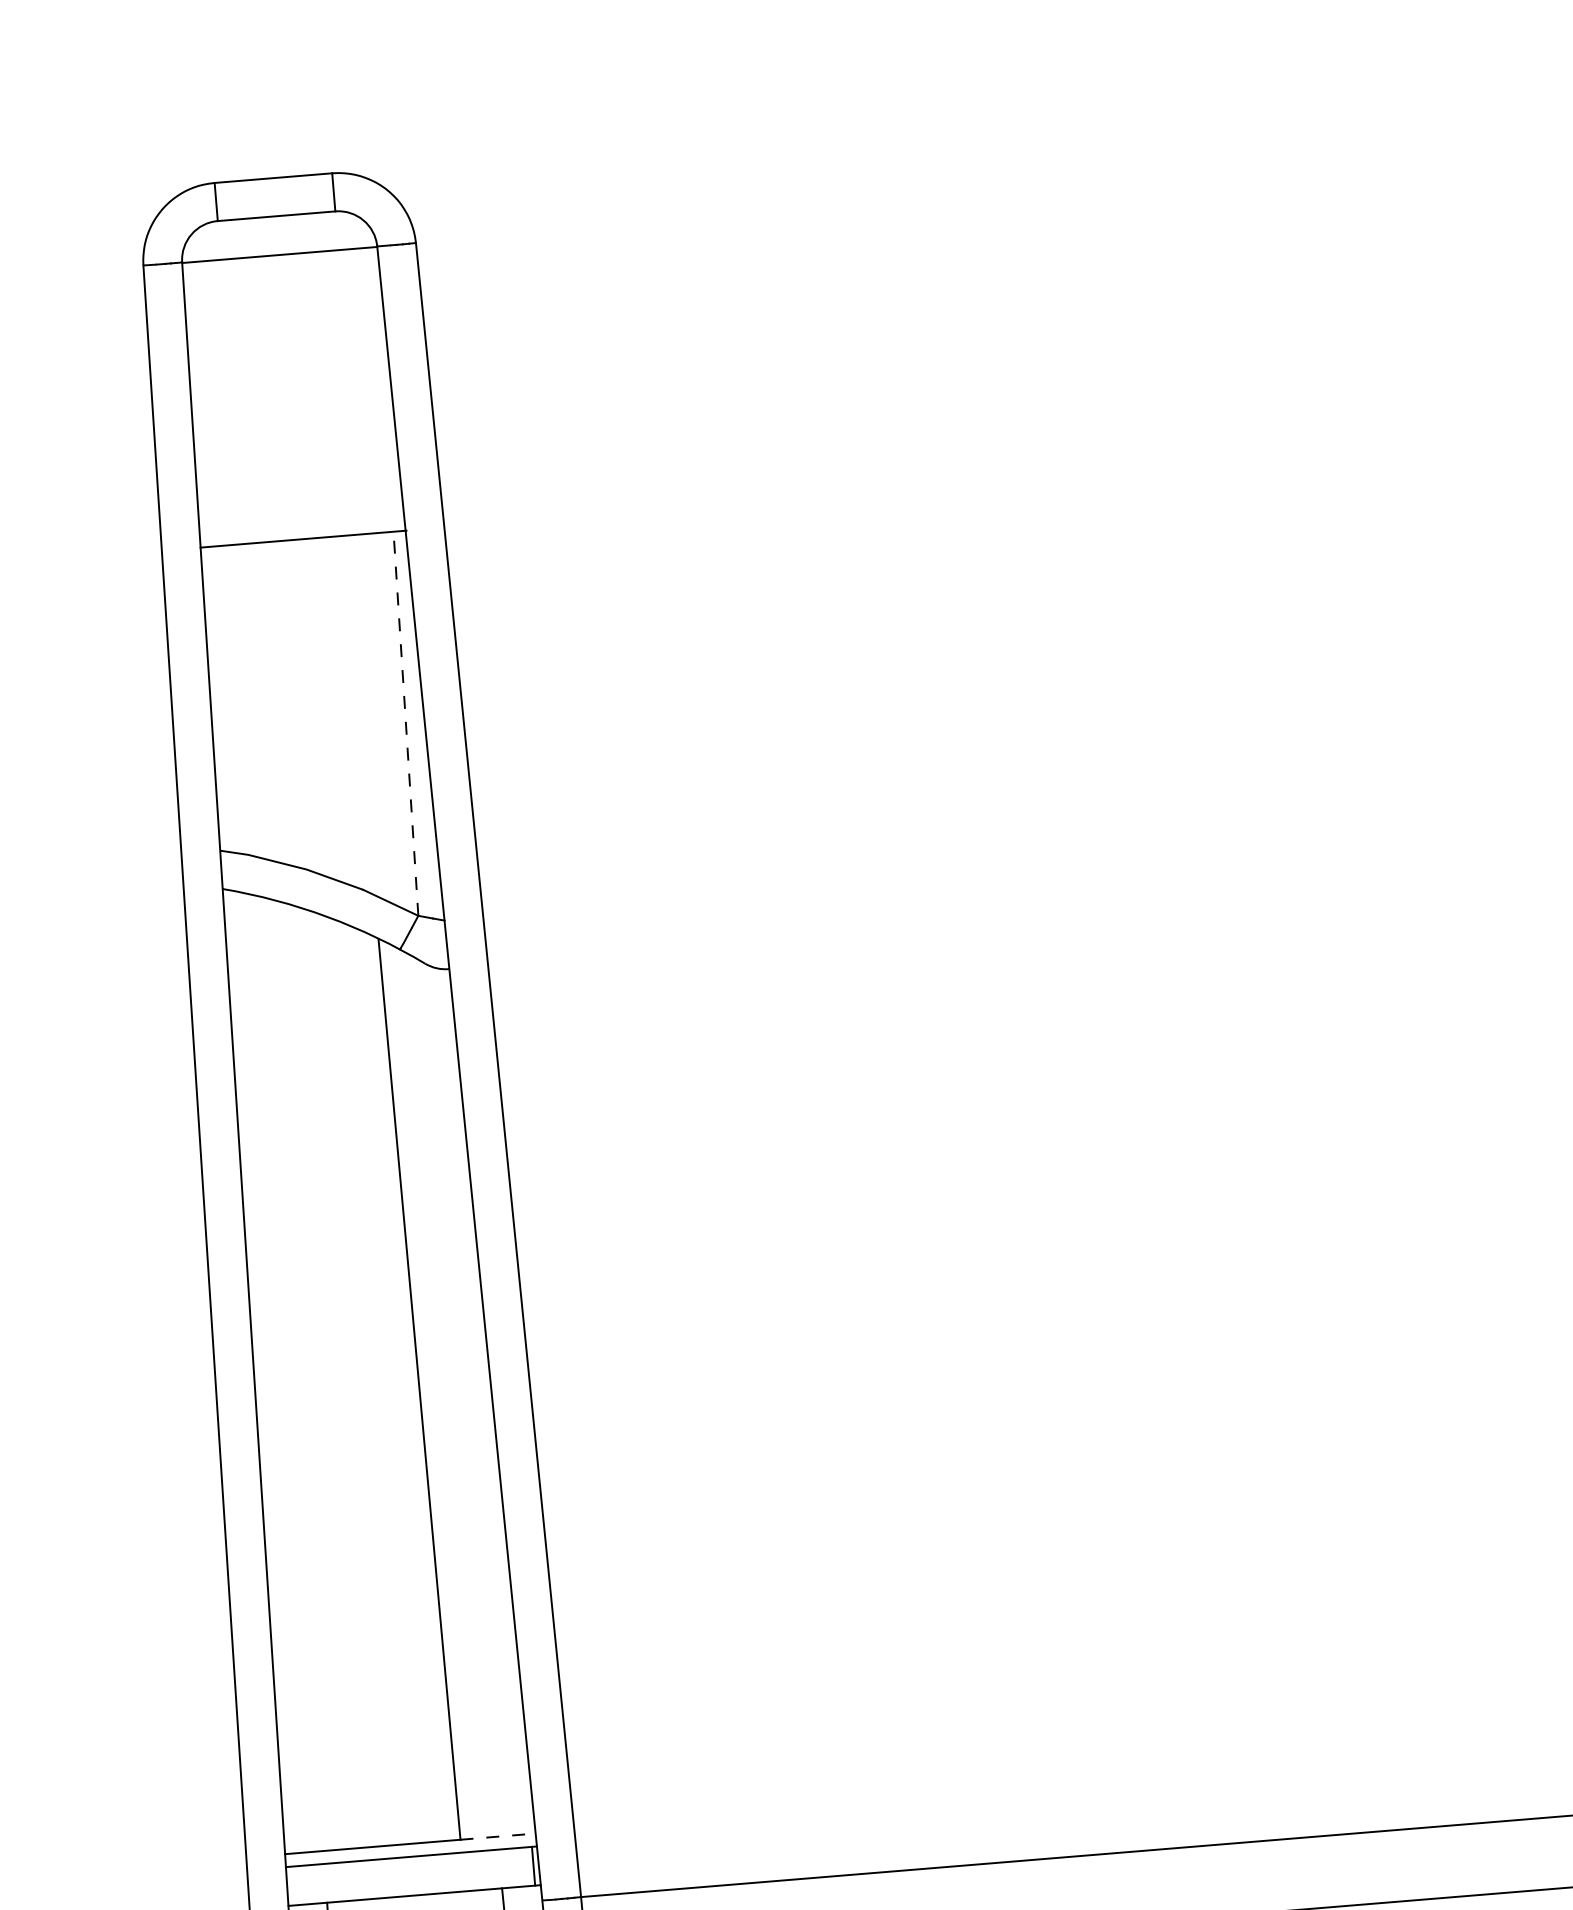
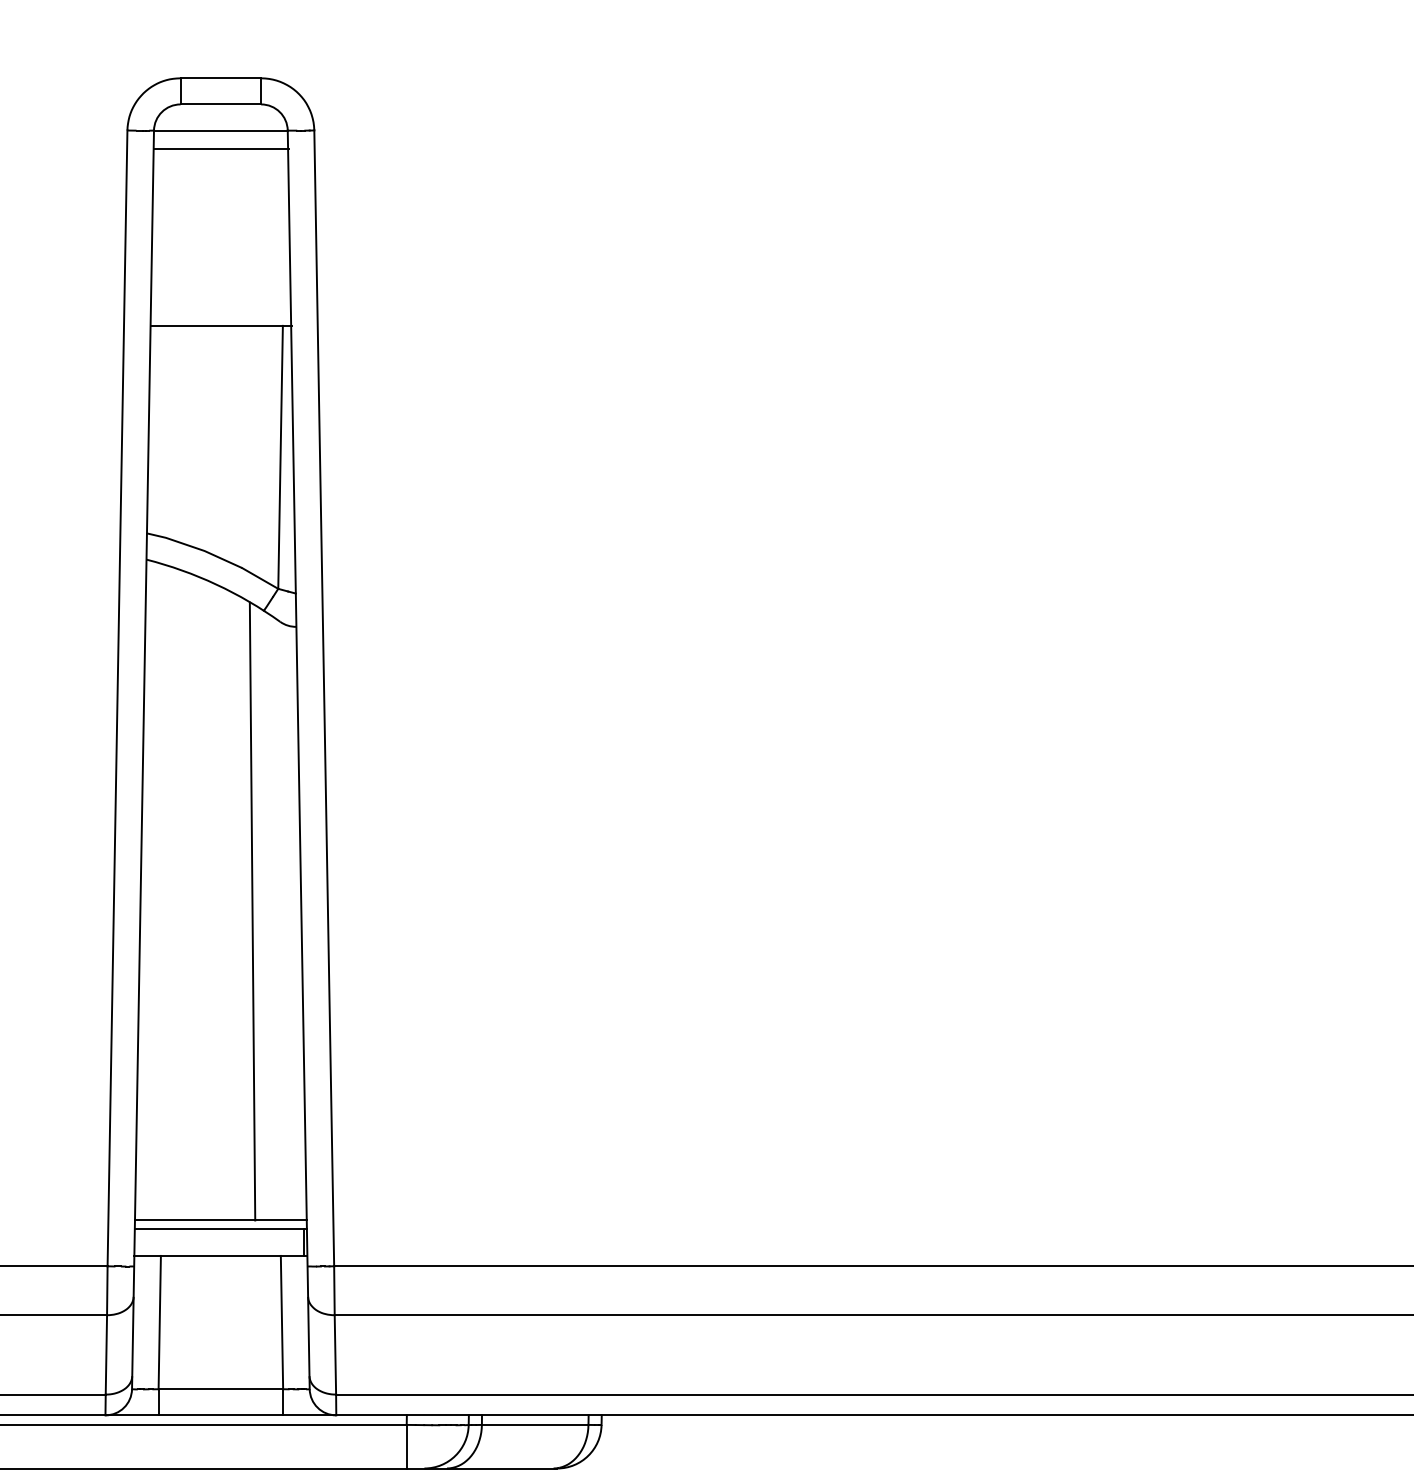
line: (282, 280) -> (221, 148), added
line: (405, 723) -> (280, 457), dashed -> solid
line: (498, 1836) -> (281, 1220), dashed -> solid

